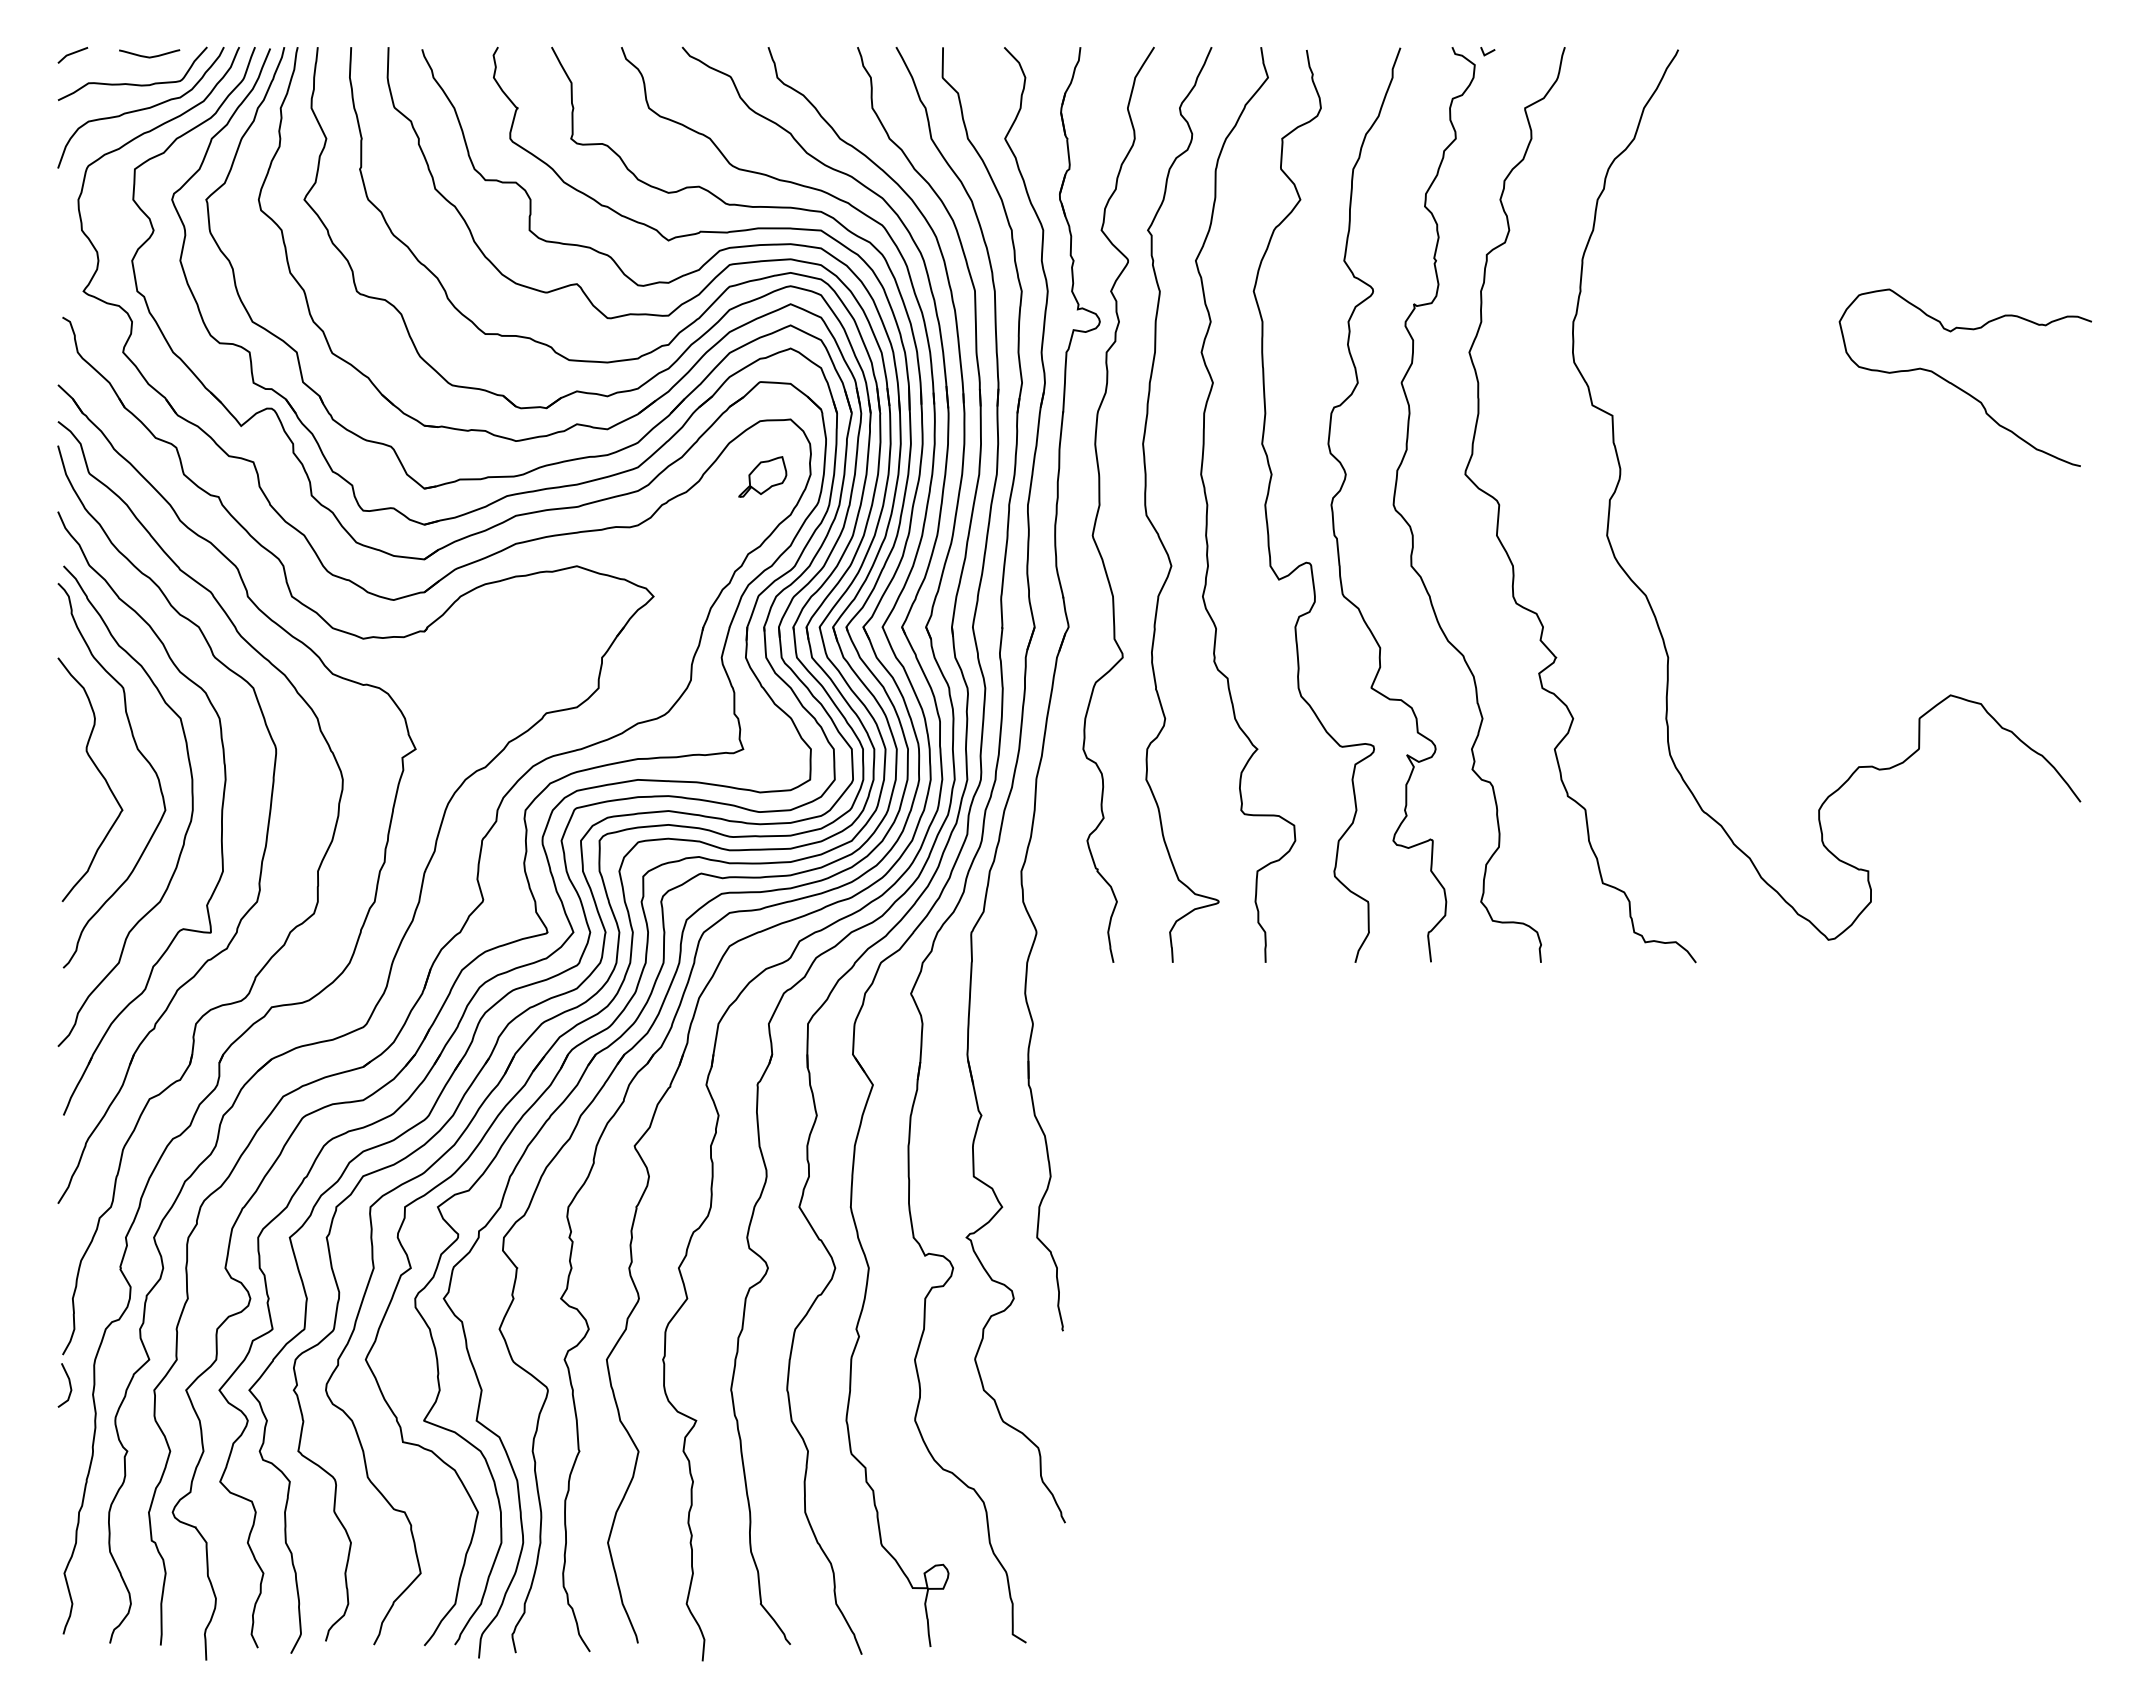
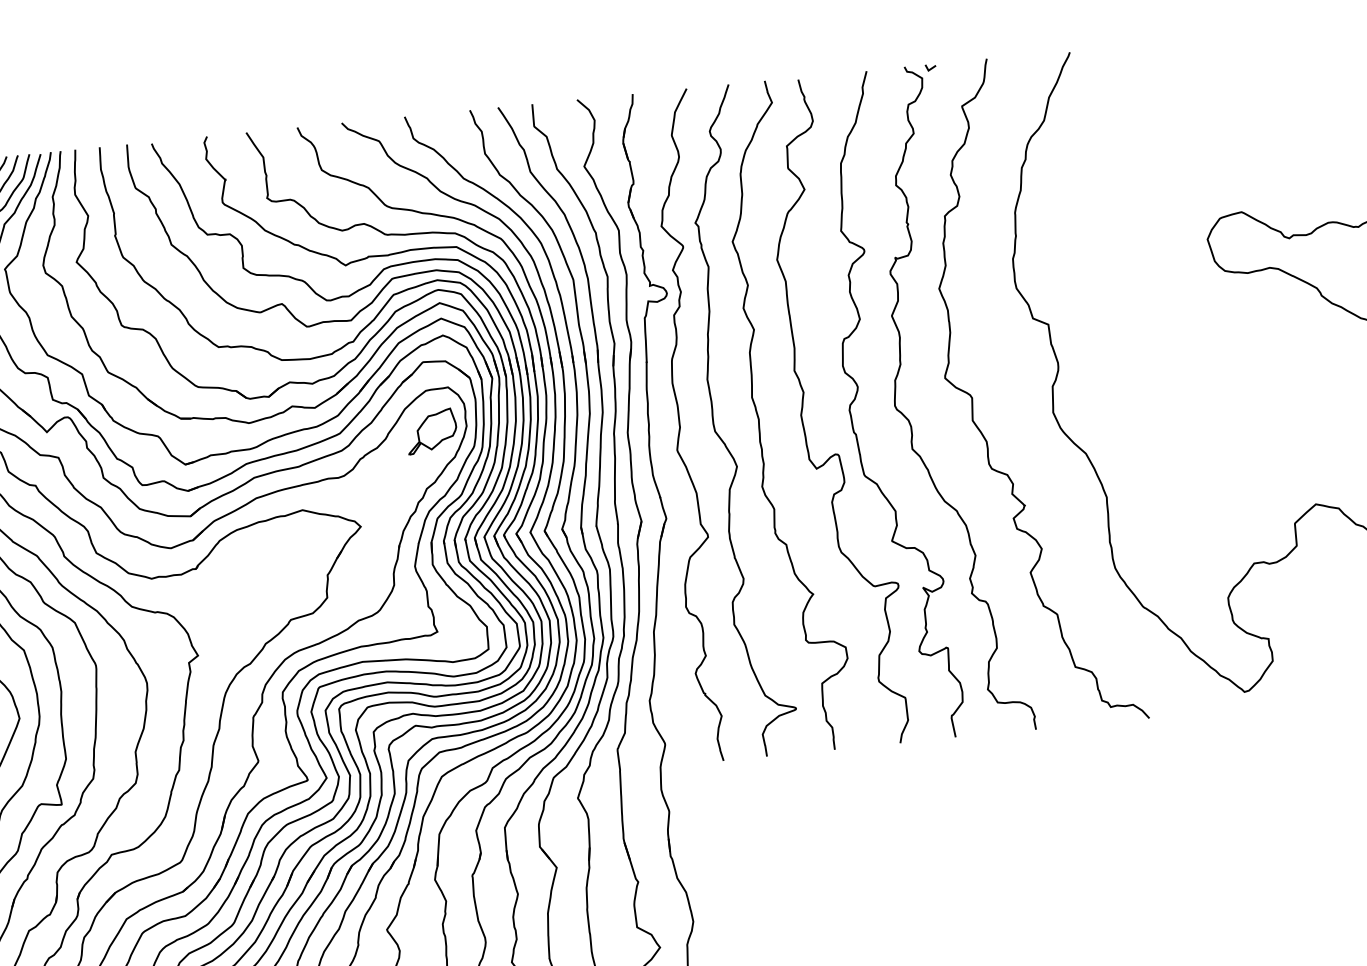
part: (762, 476) -> (431, 431), size x1.43

